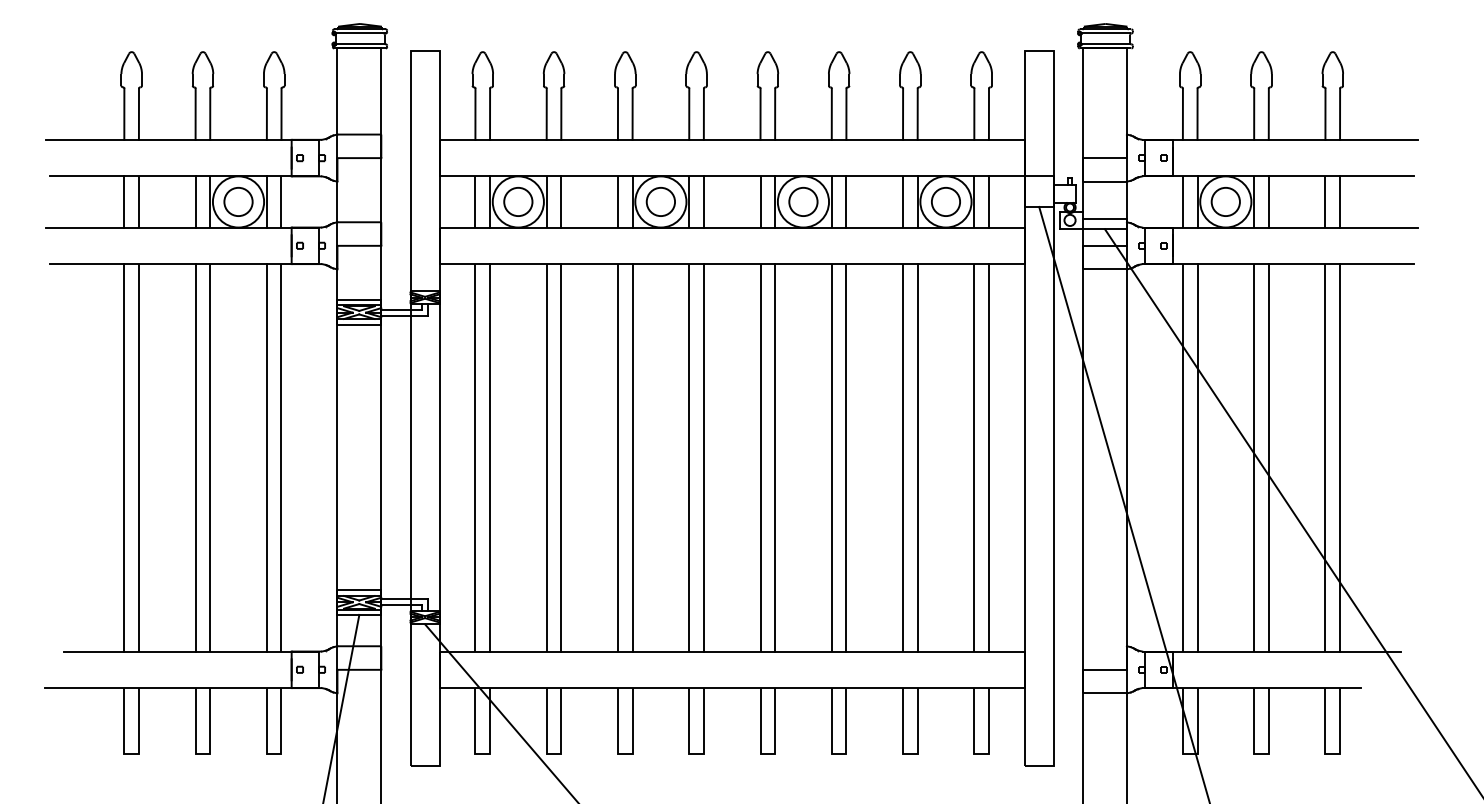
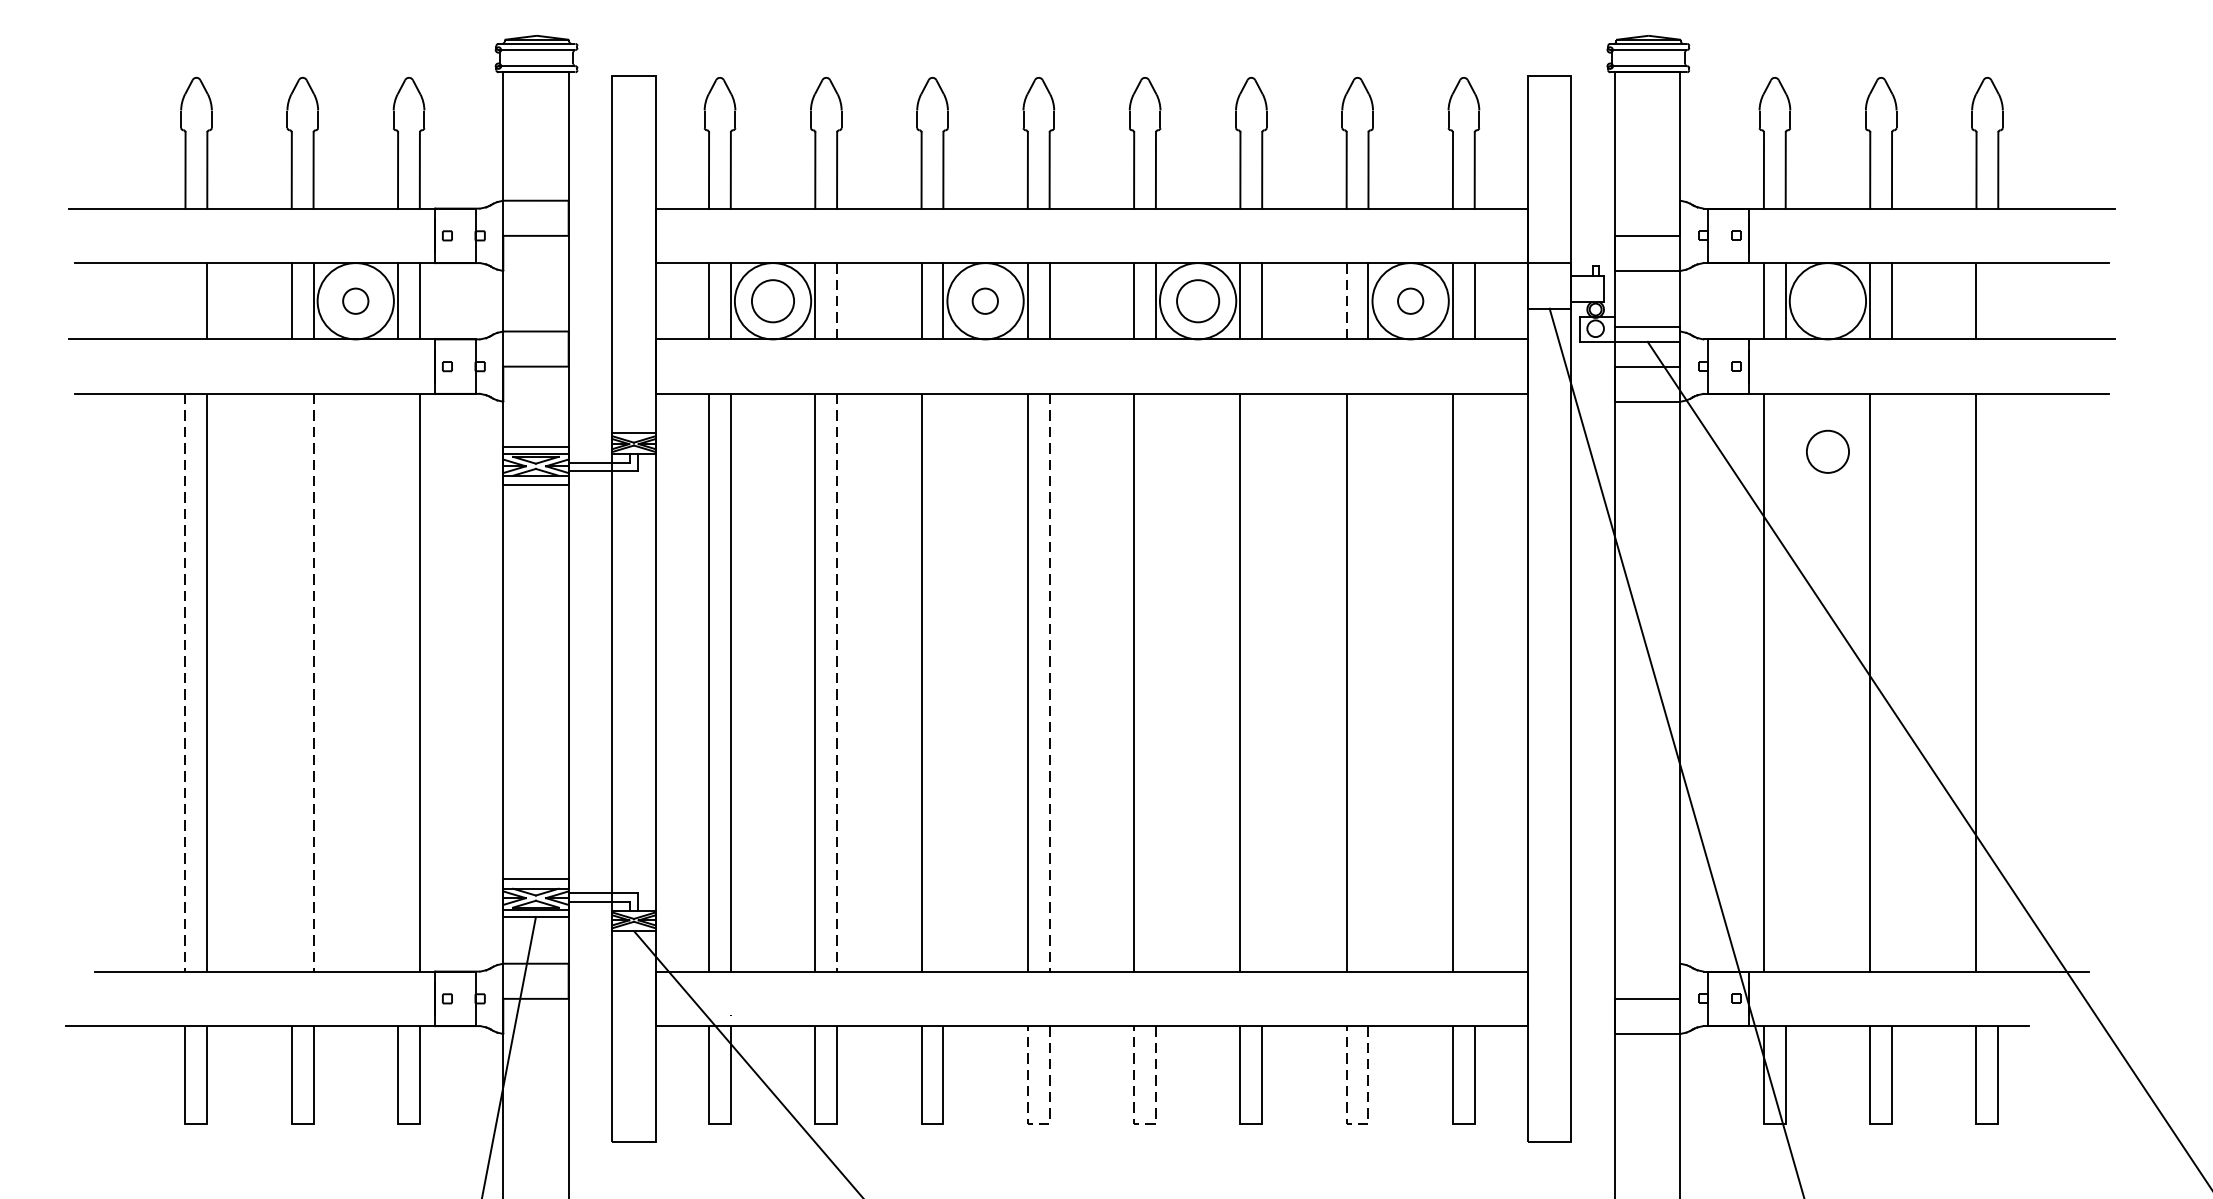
line: (124, 201) -> (185, 300), removed
circle: (238, 201) -> (355, 300), size x0.6
line: (561, 201) -> (837, 300), solid -> dashed
circle: (660, 201) -> (984, 300), size x0.6
line: (903, 201) -> (1347, 300), solid -> dashed
circle: (945, 201) -> (1409, 300), size x0.6
circle: (1225, 201) -> (1827, 451), moved
line: (1340, 201) -> (1998, 300), removed
line: (124, 457) -> (185, 682), solid -> dashed
line: (195, 457) -> (291, 682), removed
line: (210, 457) -> (313, 682), solid -> dashed
line: (266, 457) -> (397, 682), removed
line: (561, 457) -> (837, 682), solid -> dashed
line: (632, 457) -> (943, 682), removed
line: (703, 457) -> (1049, 682), solid -> dashed
line: (775, 457) -> (1156, 682), removed
line: (846, 457) -> (1262, 682), removed
line: (917, 457) -> (1368, 682), removed
line: (988, 457) -> (1474, 682), removed
line: (1197, 457) -> (1785, 682), removed
line: (1268, 457) -> (1891, 682), removed
line: (1340, 457) -> (1998, 682), removed
line: (696, 753) -> (1038, 1123), solid -> dashed
line: (767, 753) -> (1144, 1123), solid -> dashed
line: (909, 753) -> (1356, 1123), solid -> dashed

